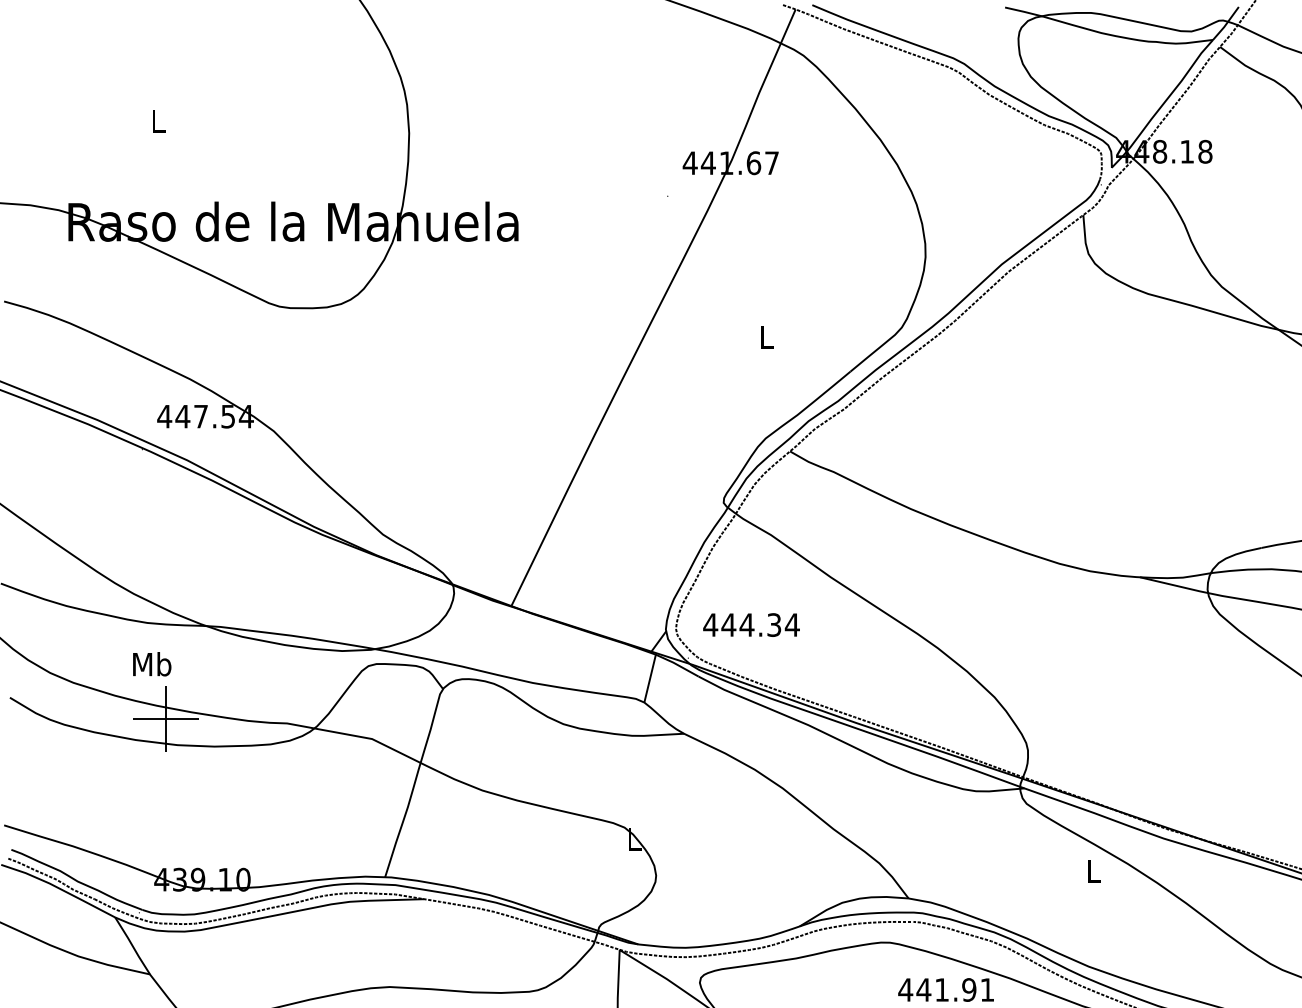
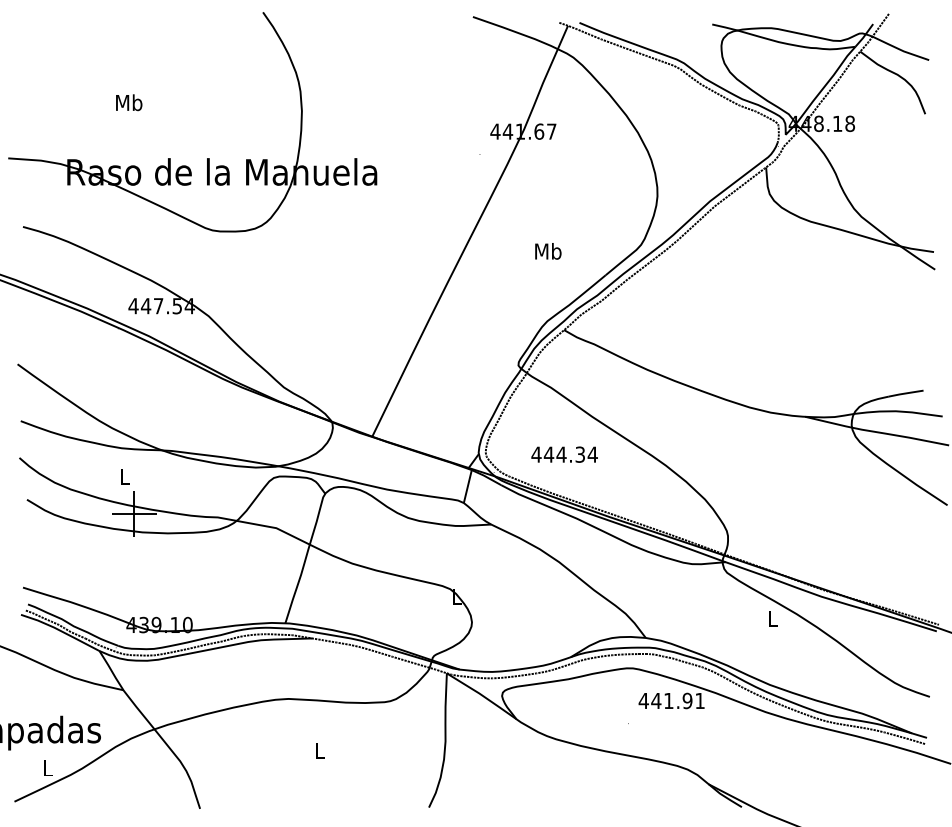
text: (158, 120) -> (129, 102), L -> Mb
text: (767, 337) -> (548, 251), L -> Mb
text: (751, 624) -> (564, 454), moved
text: (151, 663) -> (124, 476), Mb -> L

